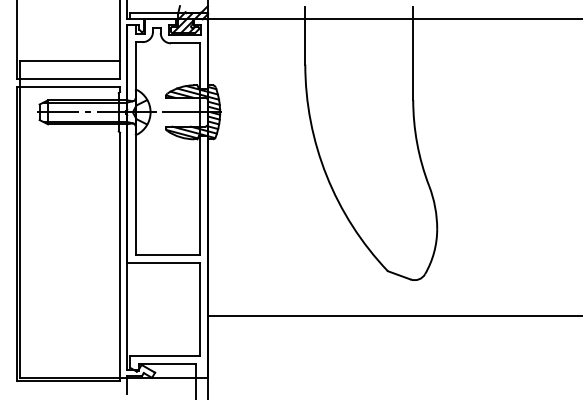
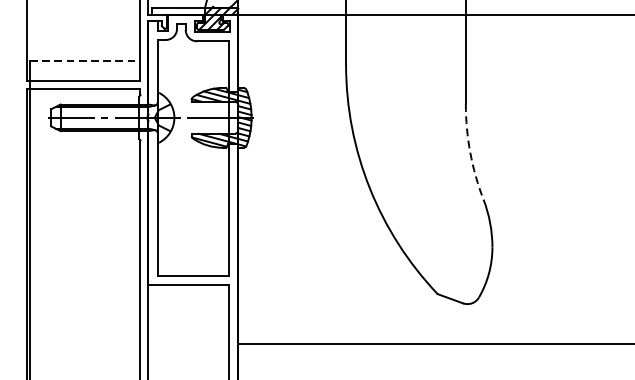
line: (70, 61) -> (85, 61), solid -> dashed
arc: (417, 143) -> (470, 152), solid -> dashed

